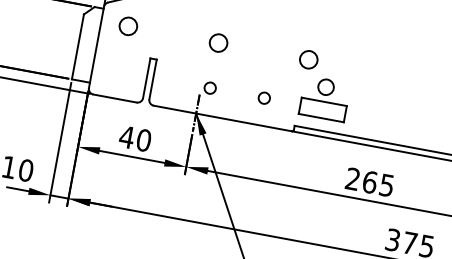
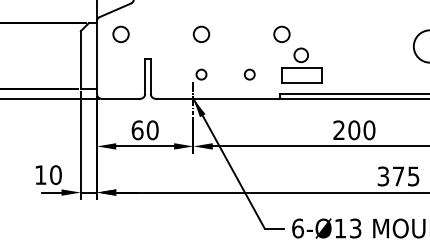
text: (126, 137) -> (137, 130), 40 -> 60
text: (377, 184) -> (361, 130), 265 -> 200

